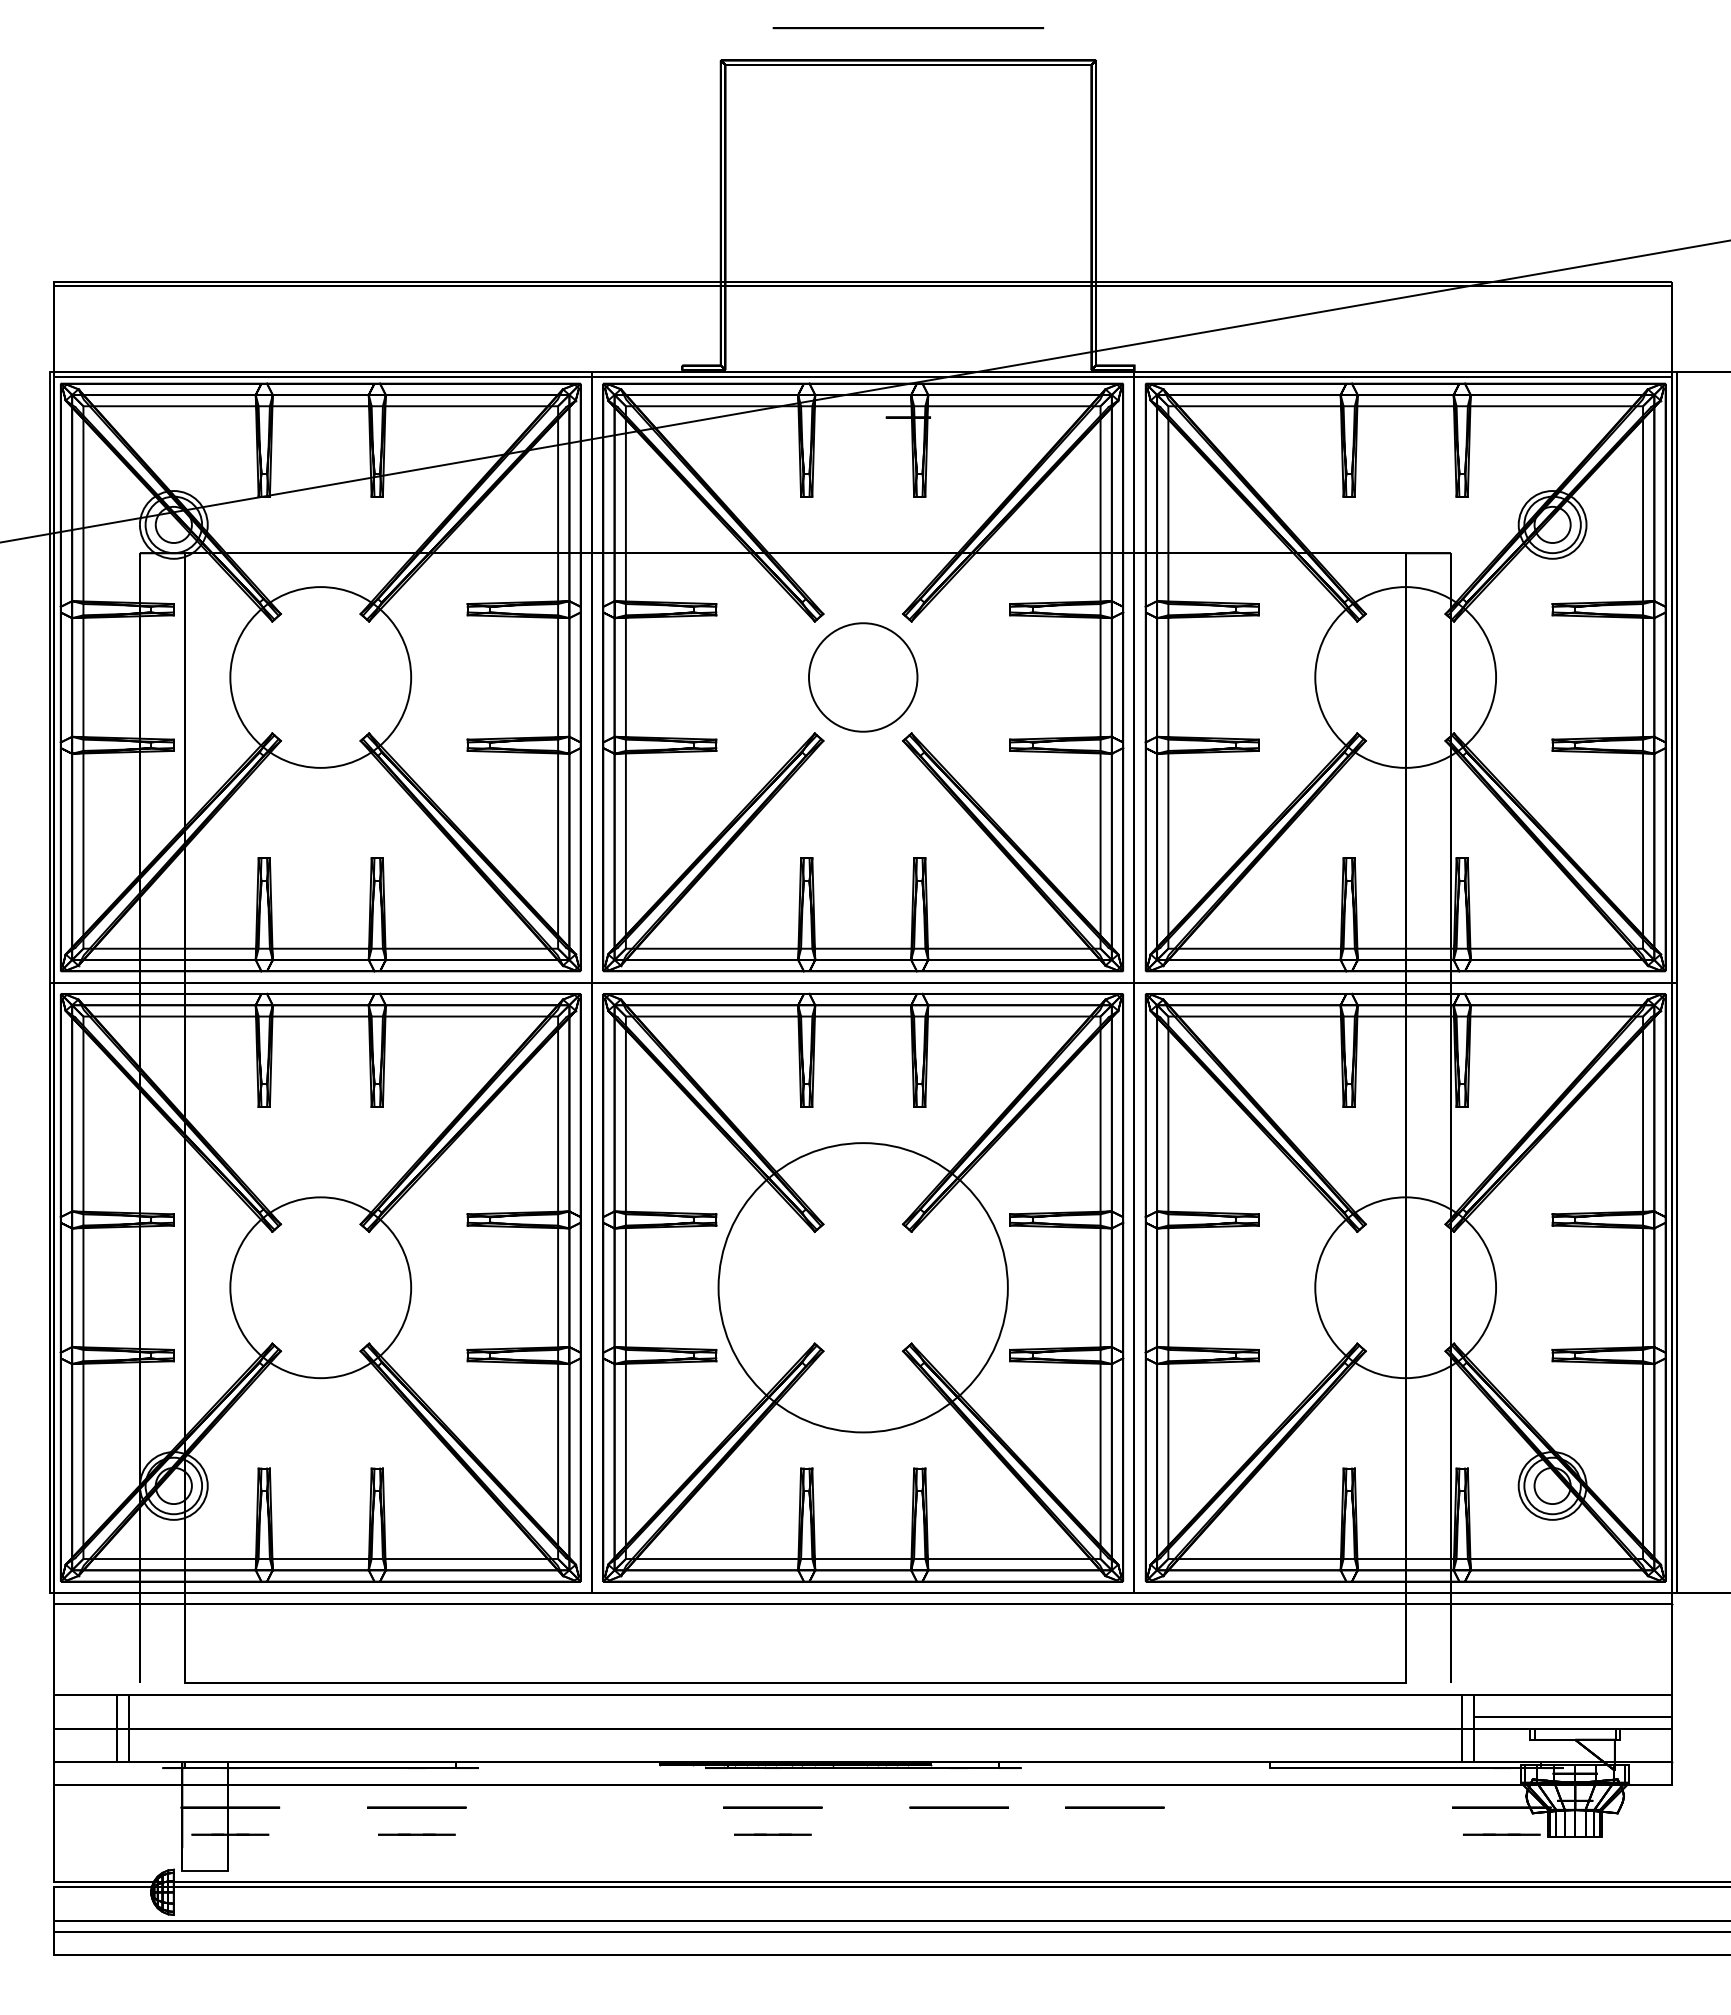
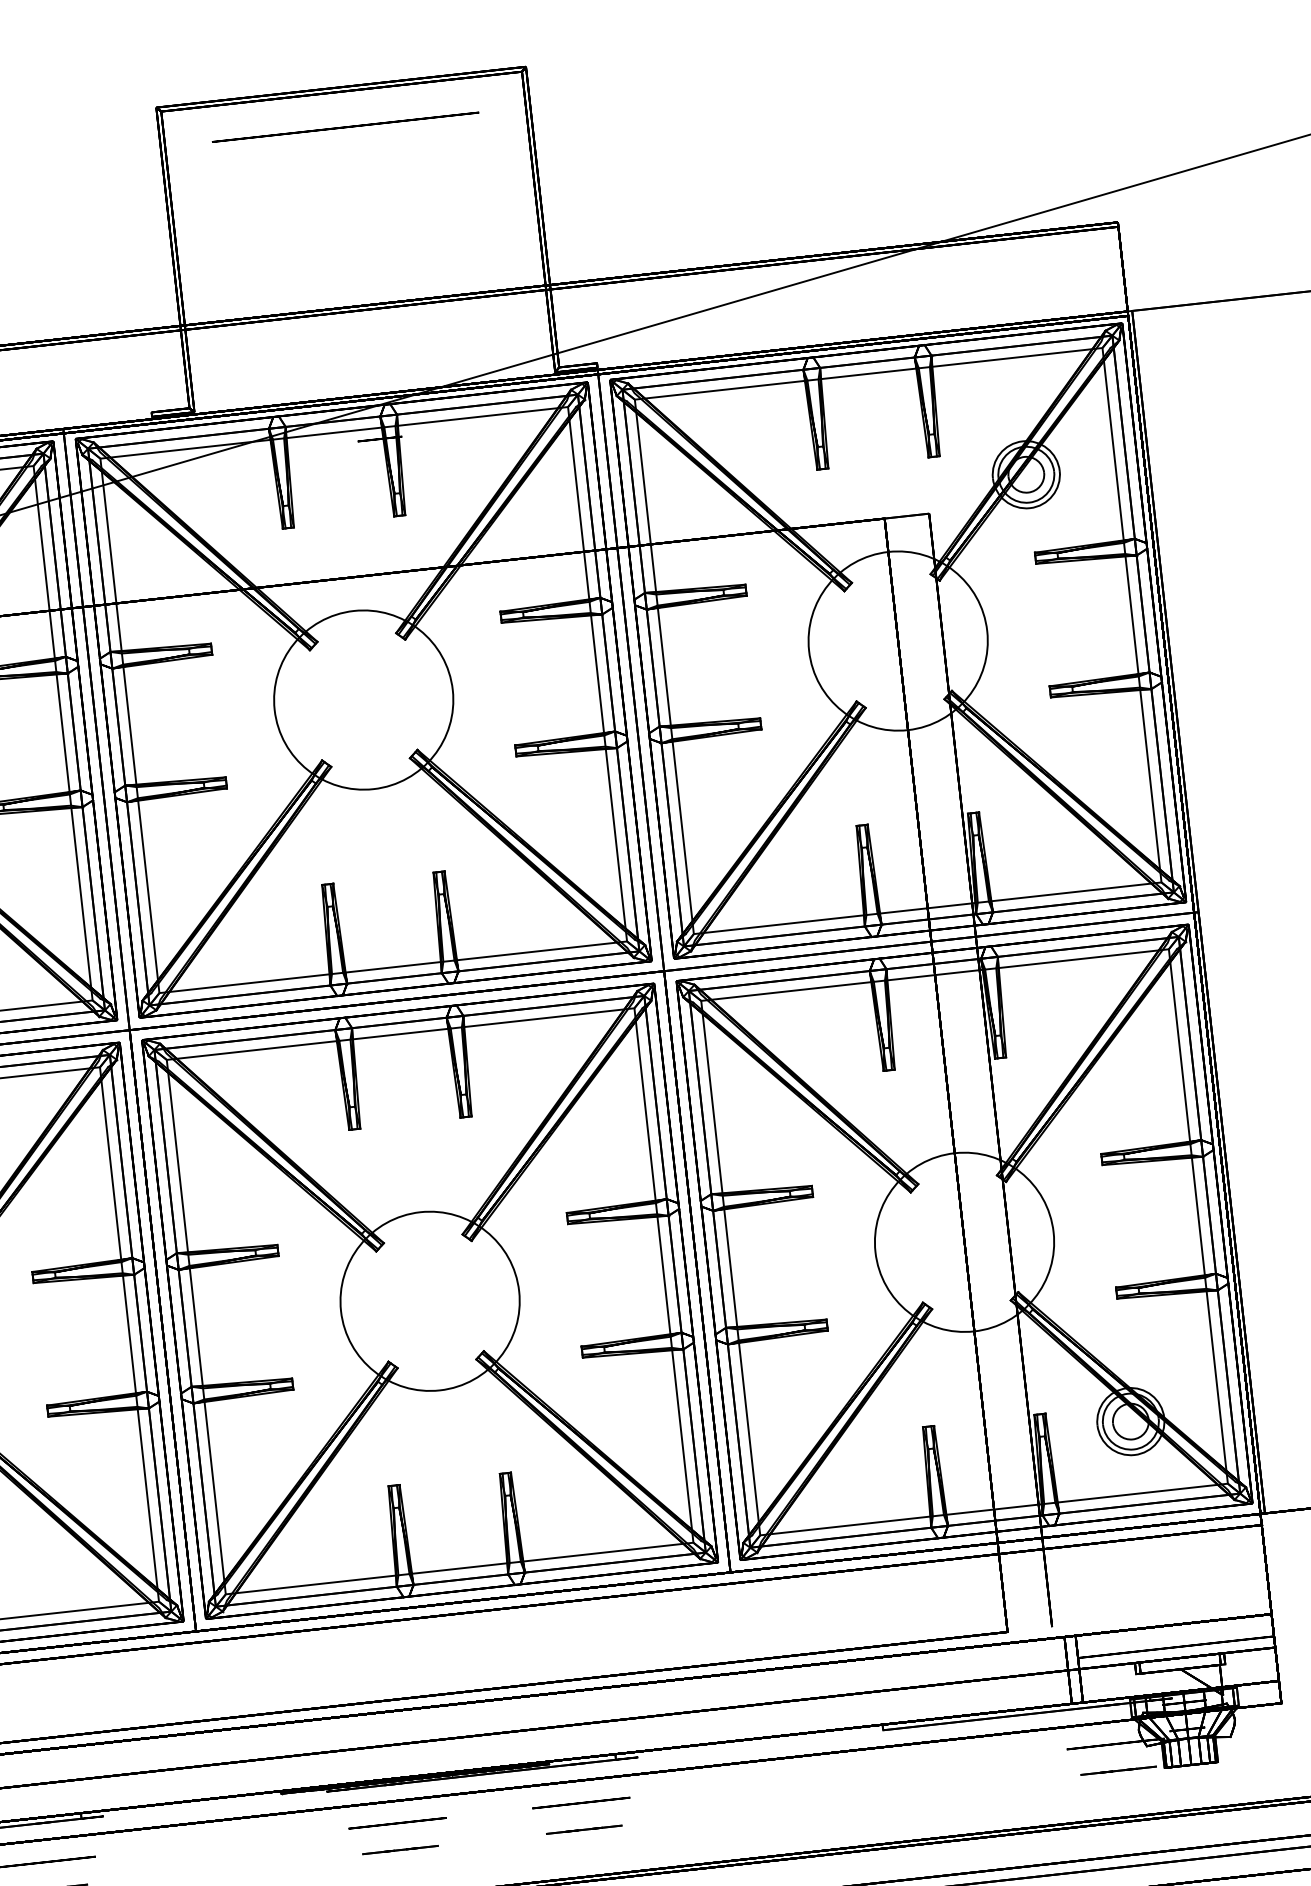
circle: (908, 28) -> (345, 127), moved
circle: (862, 677) -> (363, 700), size x1.67
circle: (862, 1287) -> (429, 1301), size x0.62
circle: (1114, 1807) -> (734, 1786), removed
line: (959, 1834) -> (584, 1829), added

